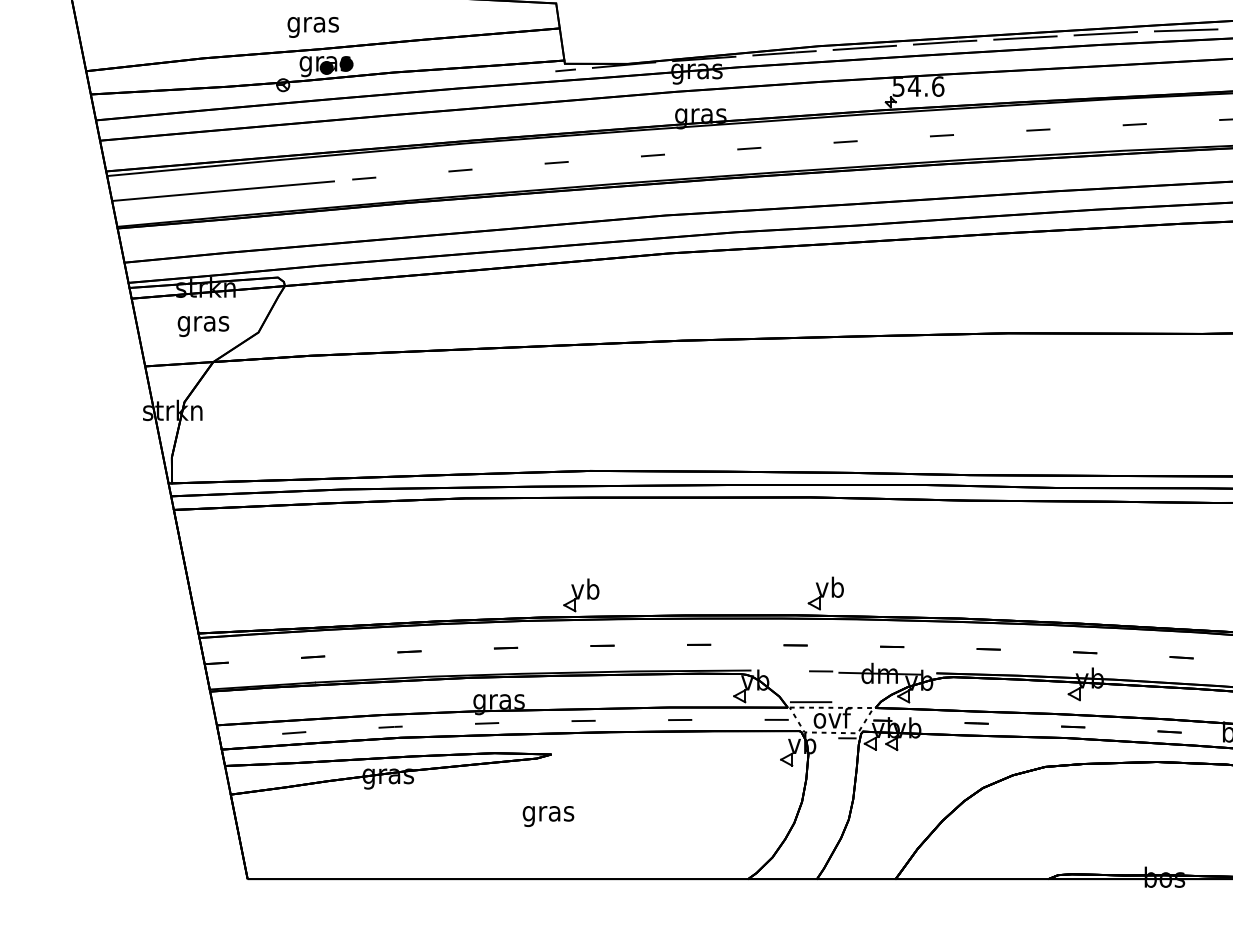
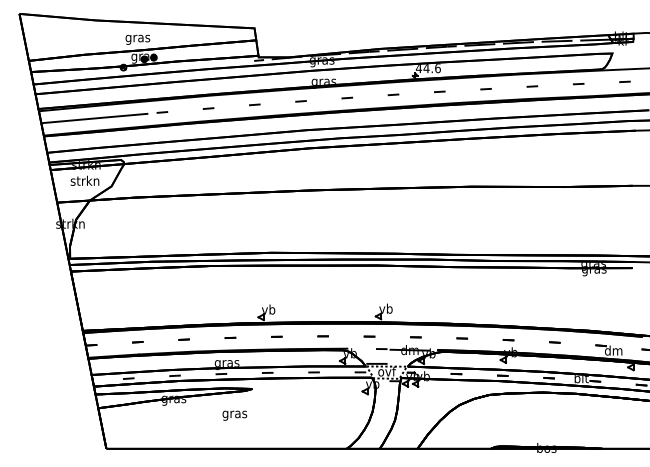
text: (897, 89) -> (418, 69), 54.6 -> 44.6
text: (202, 322) -> (84, 181), gras -> strkn
text: (547, 815) -> (234, 415), moved

